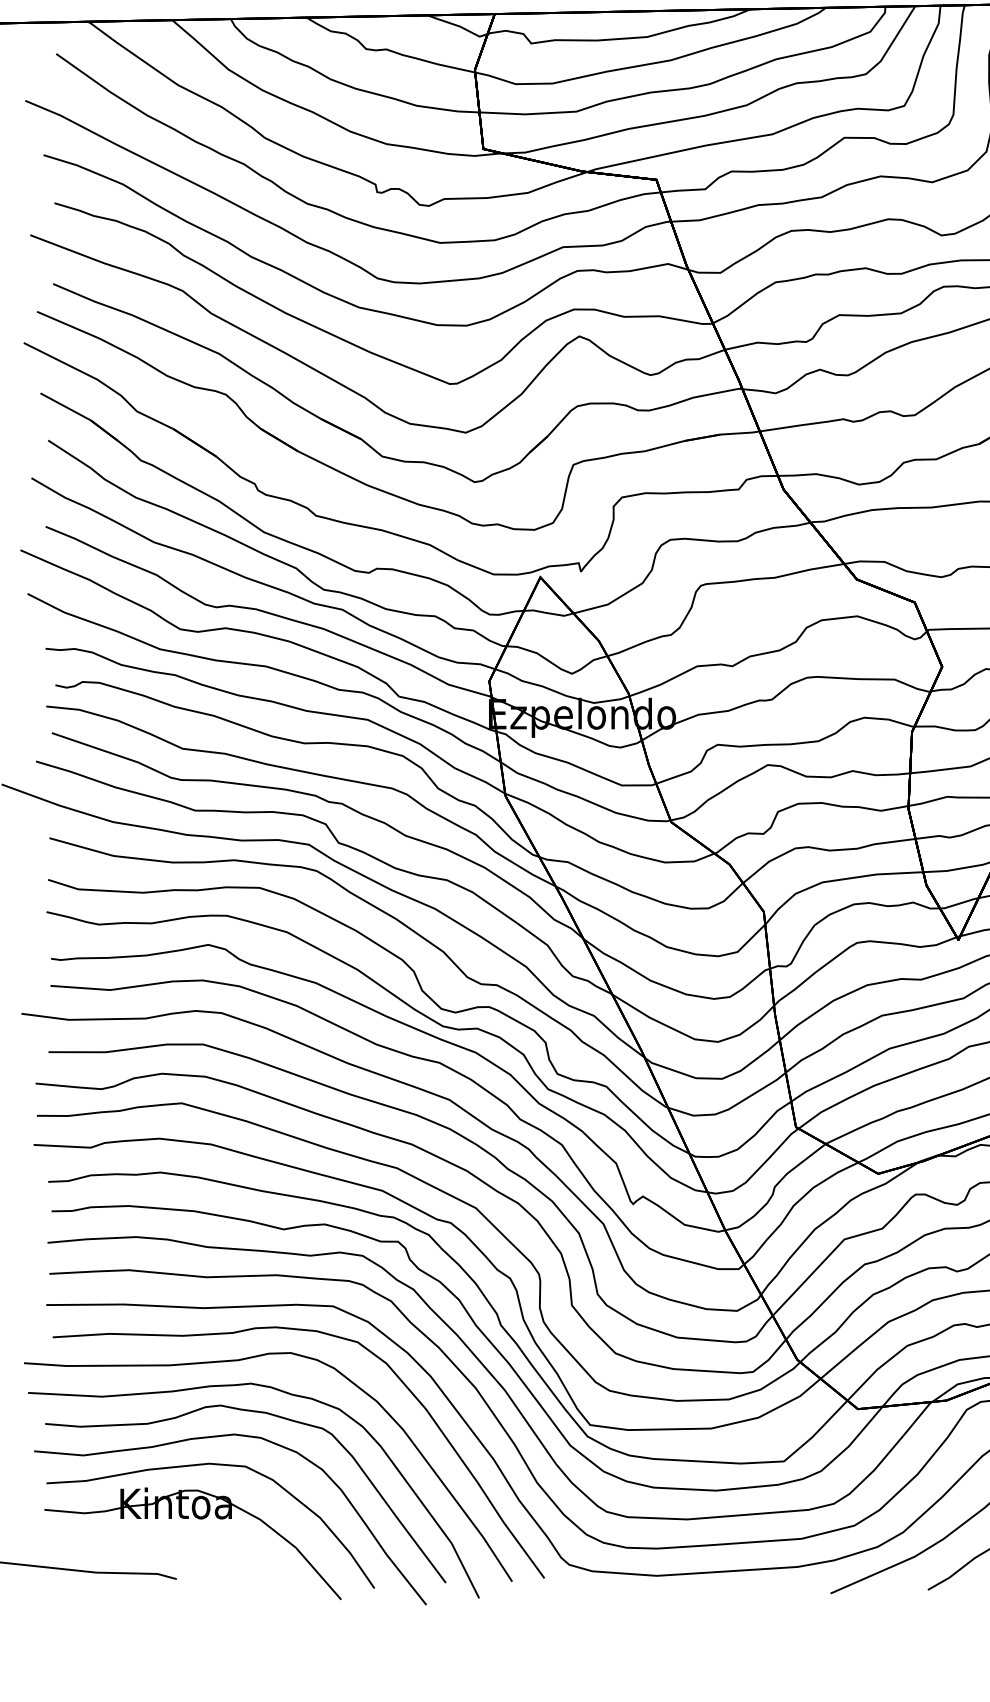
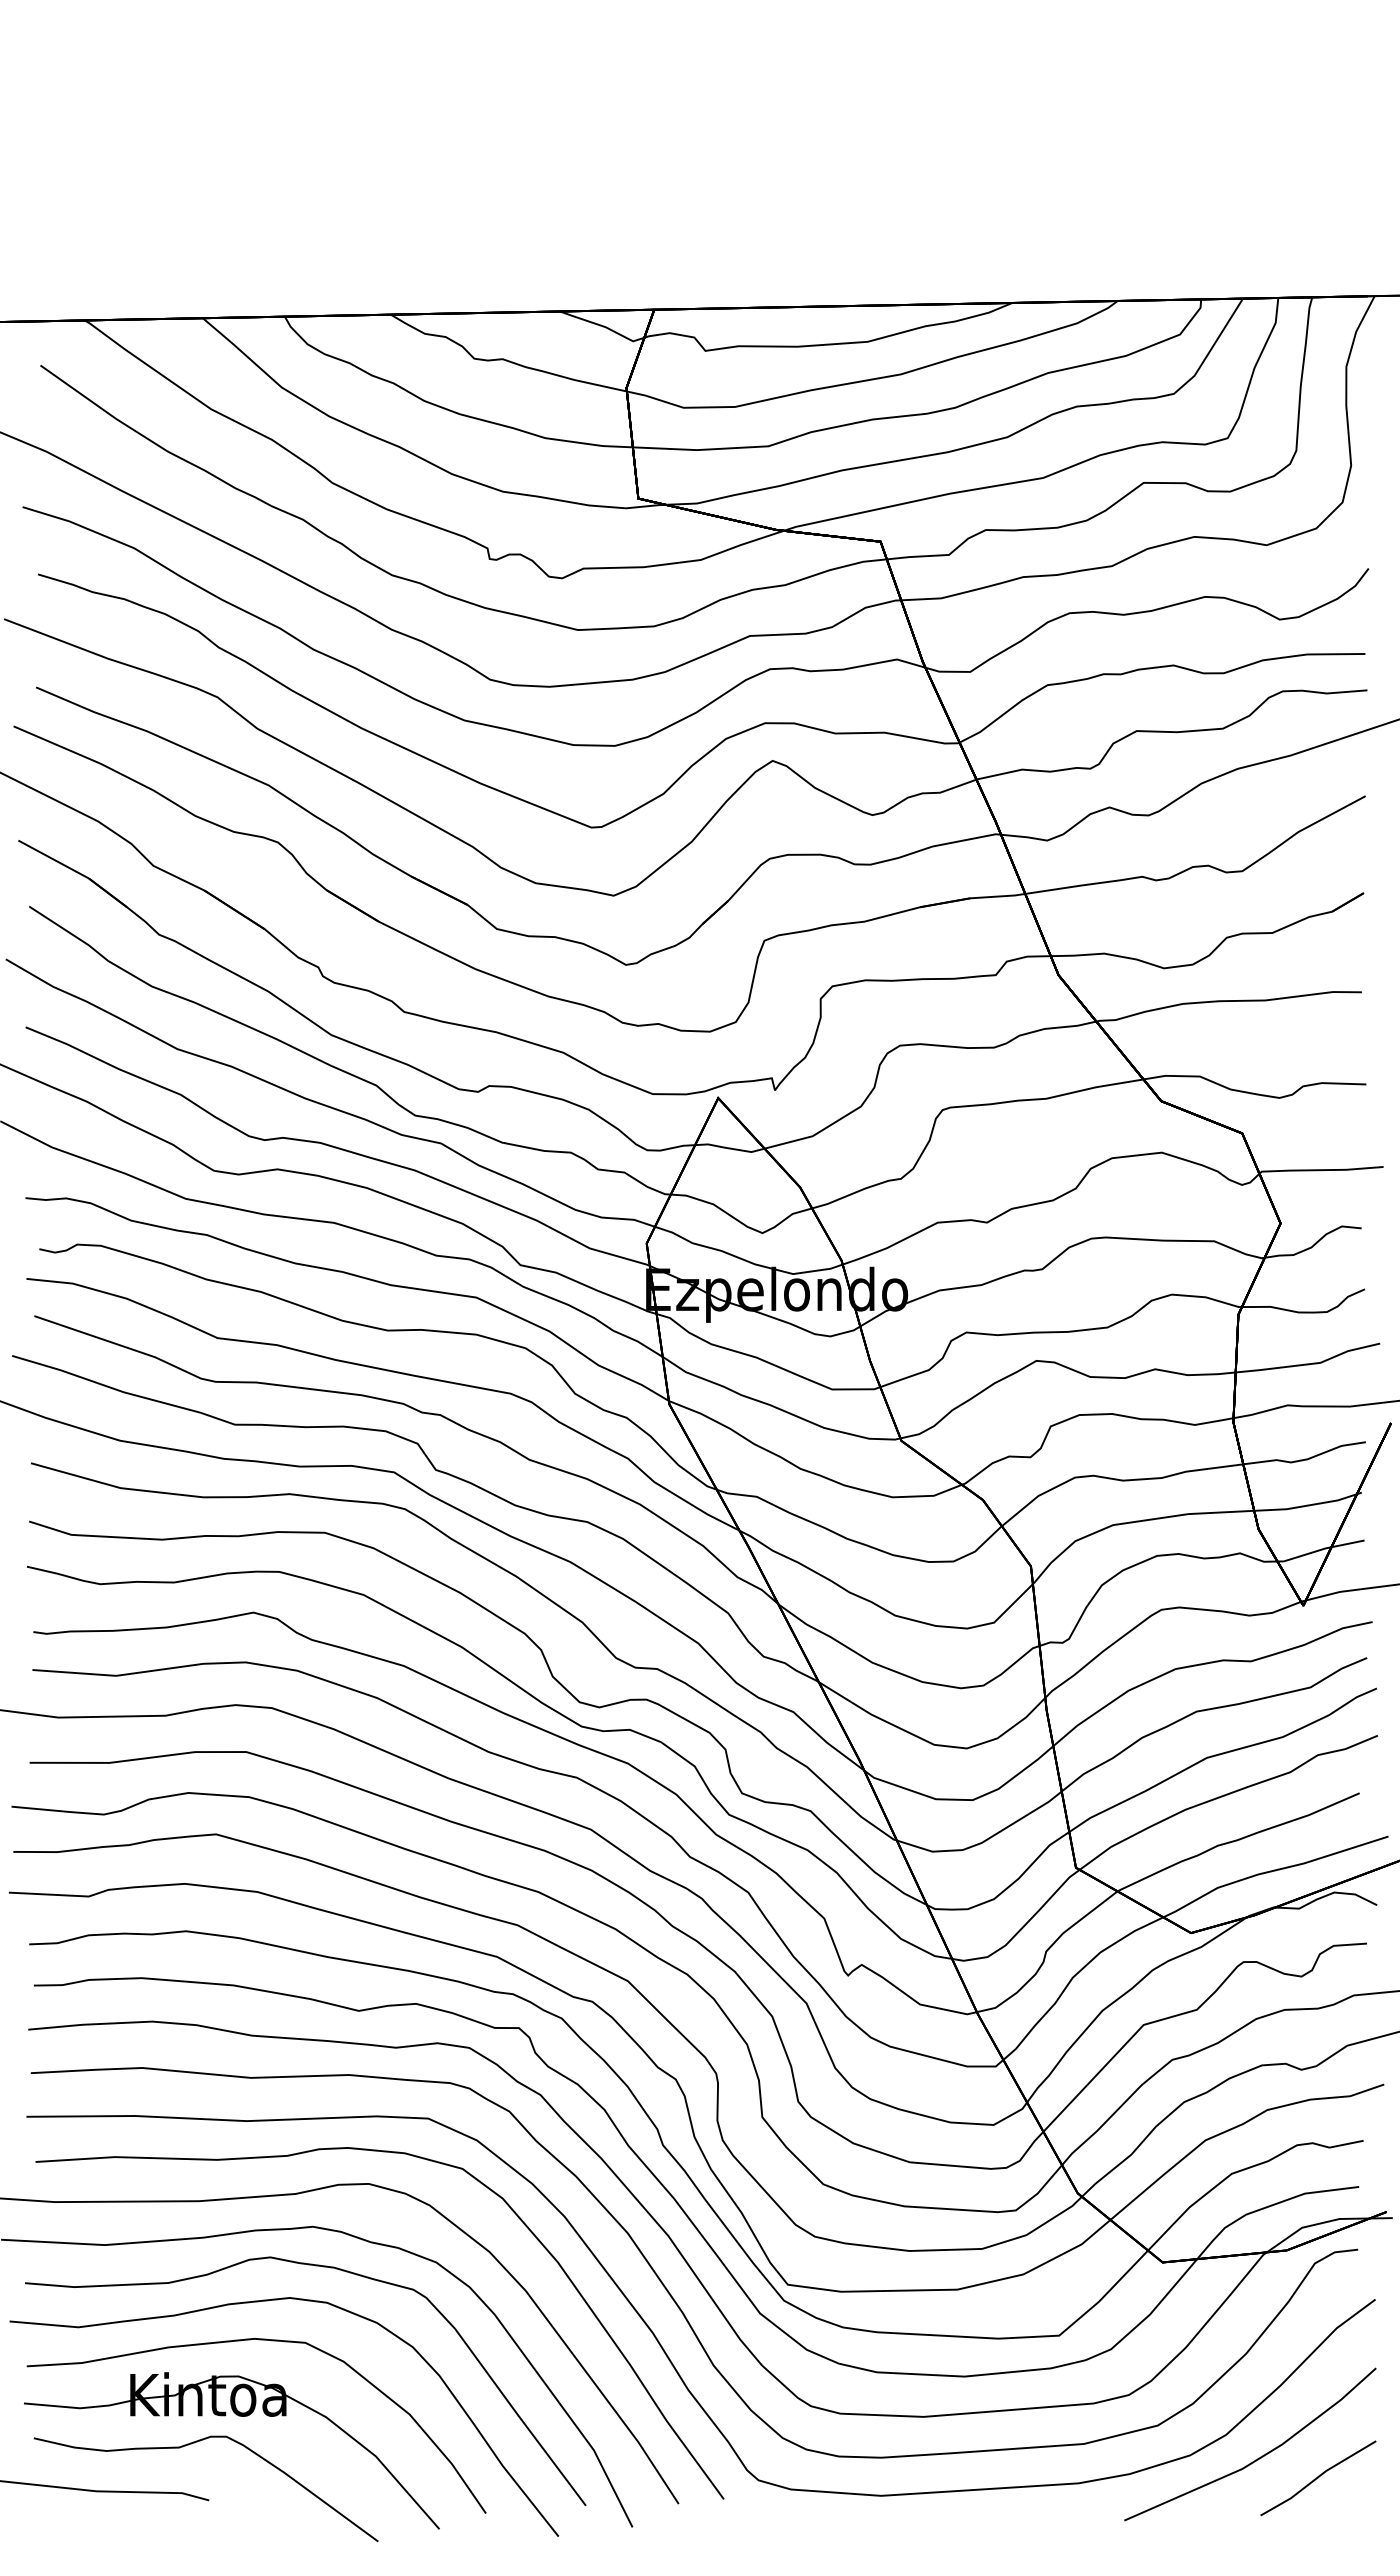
curve: (164, 1539) -> (191, 2444), added

